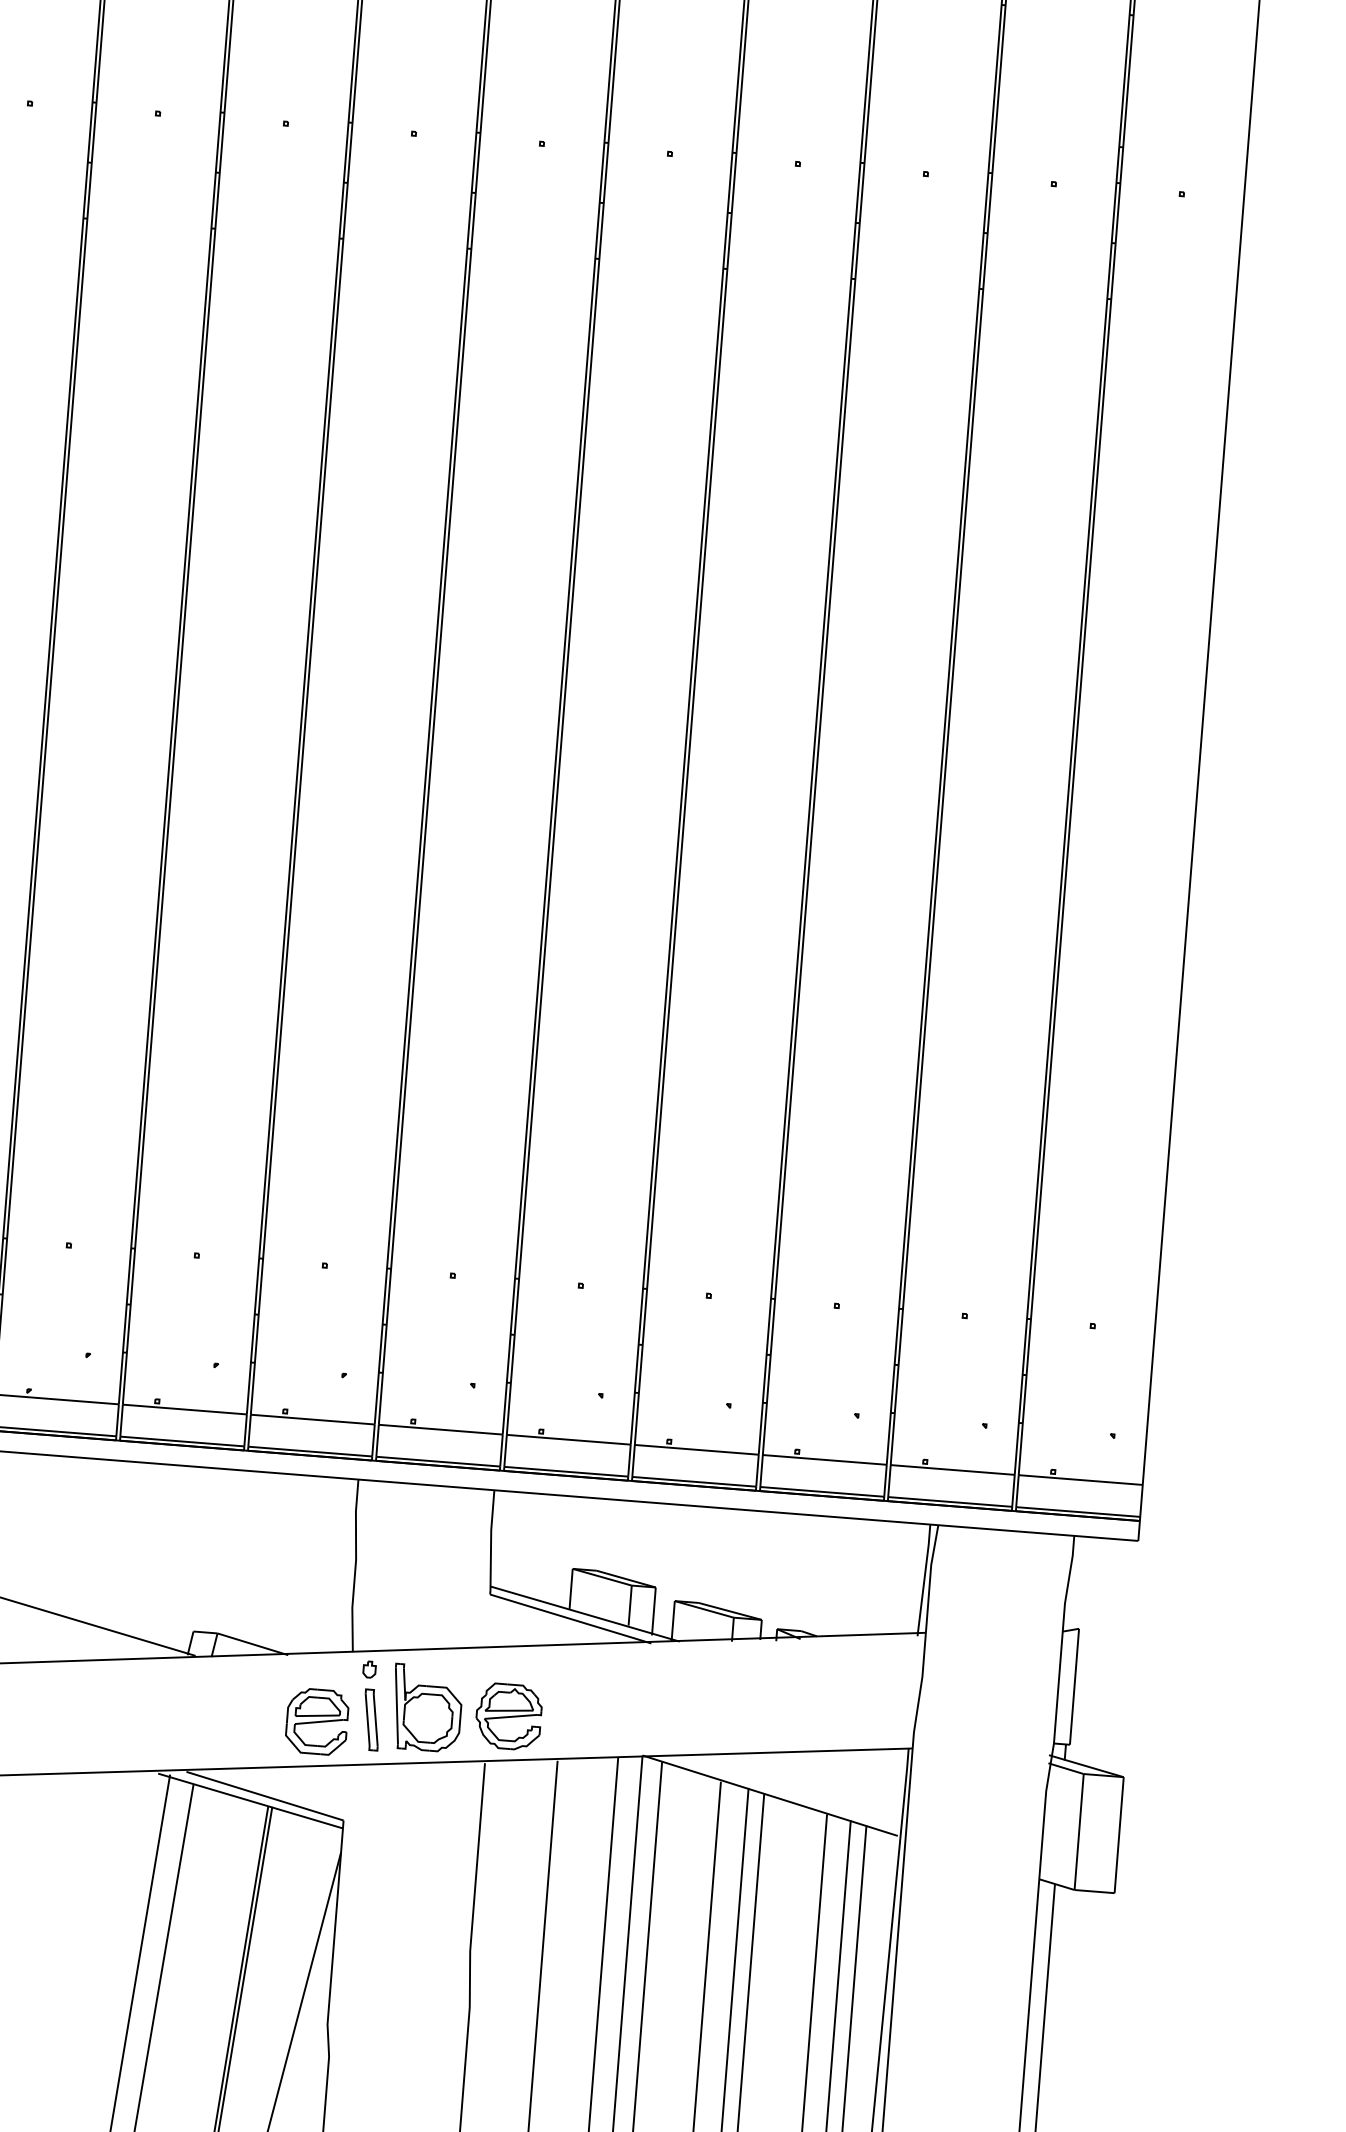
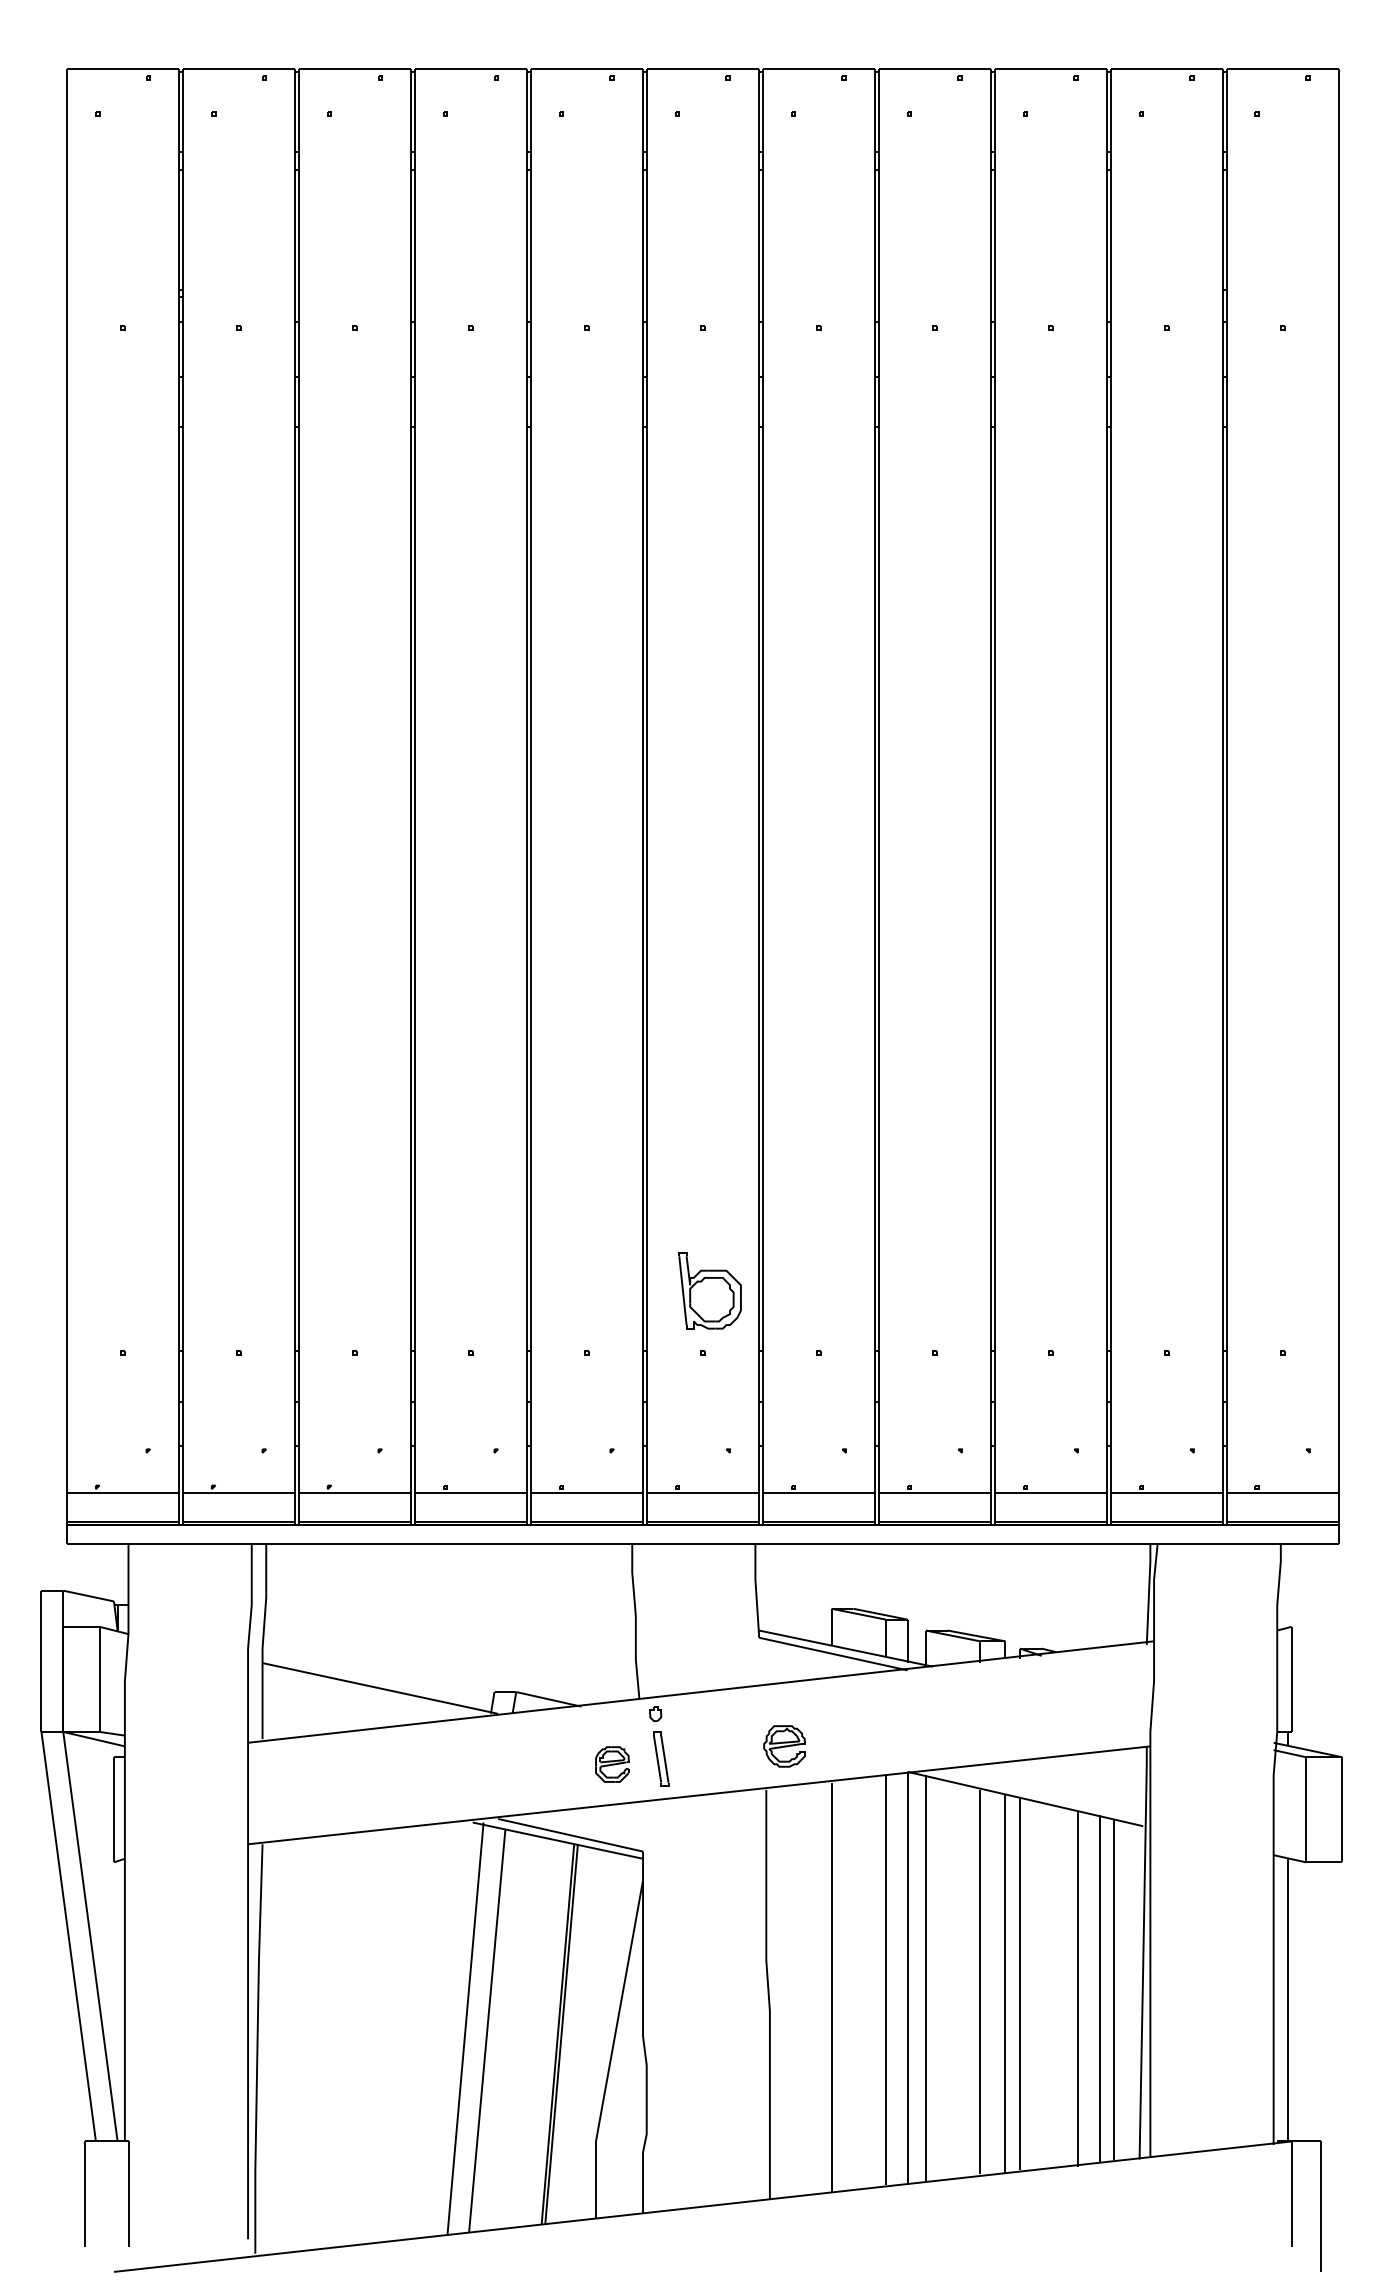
part: (426, 1708) -> (709, 1290), moved
part: (508, 1716) -> (784, 1746), size x0.7
part: (317, 1721) -> (612, 1764), size x0.6

